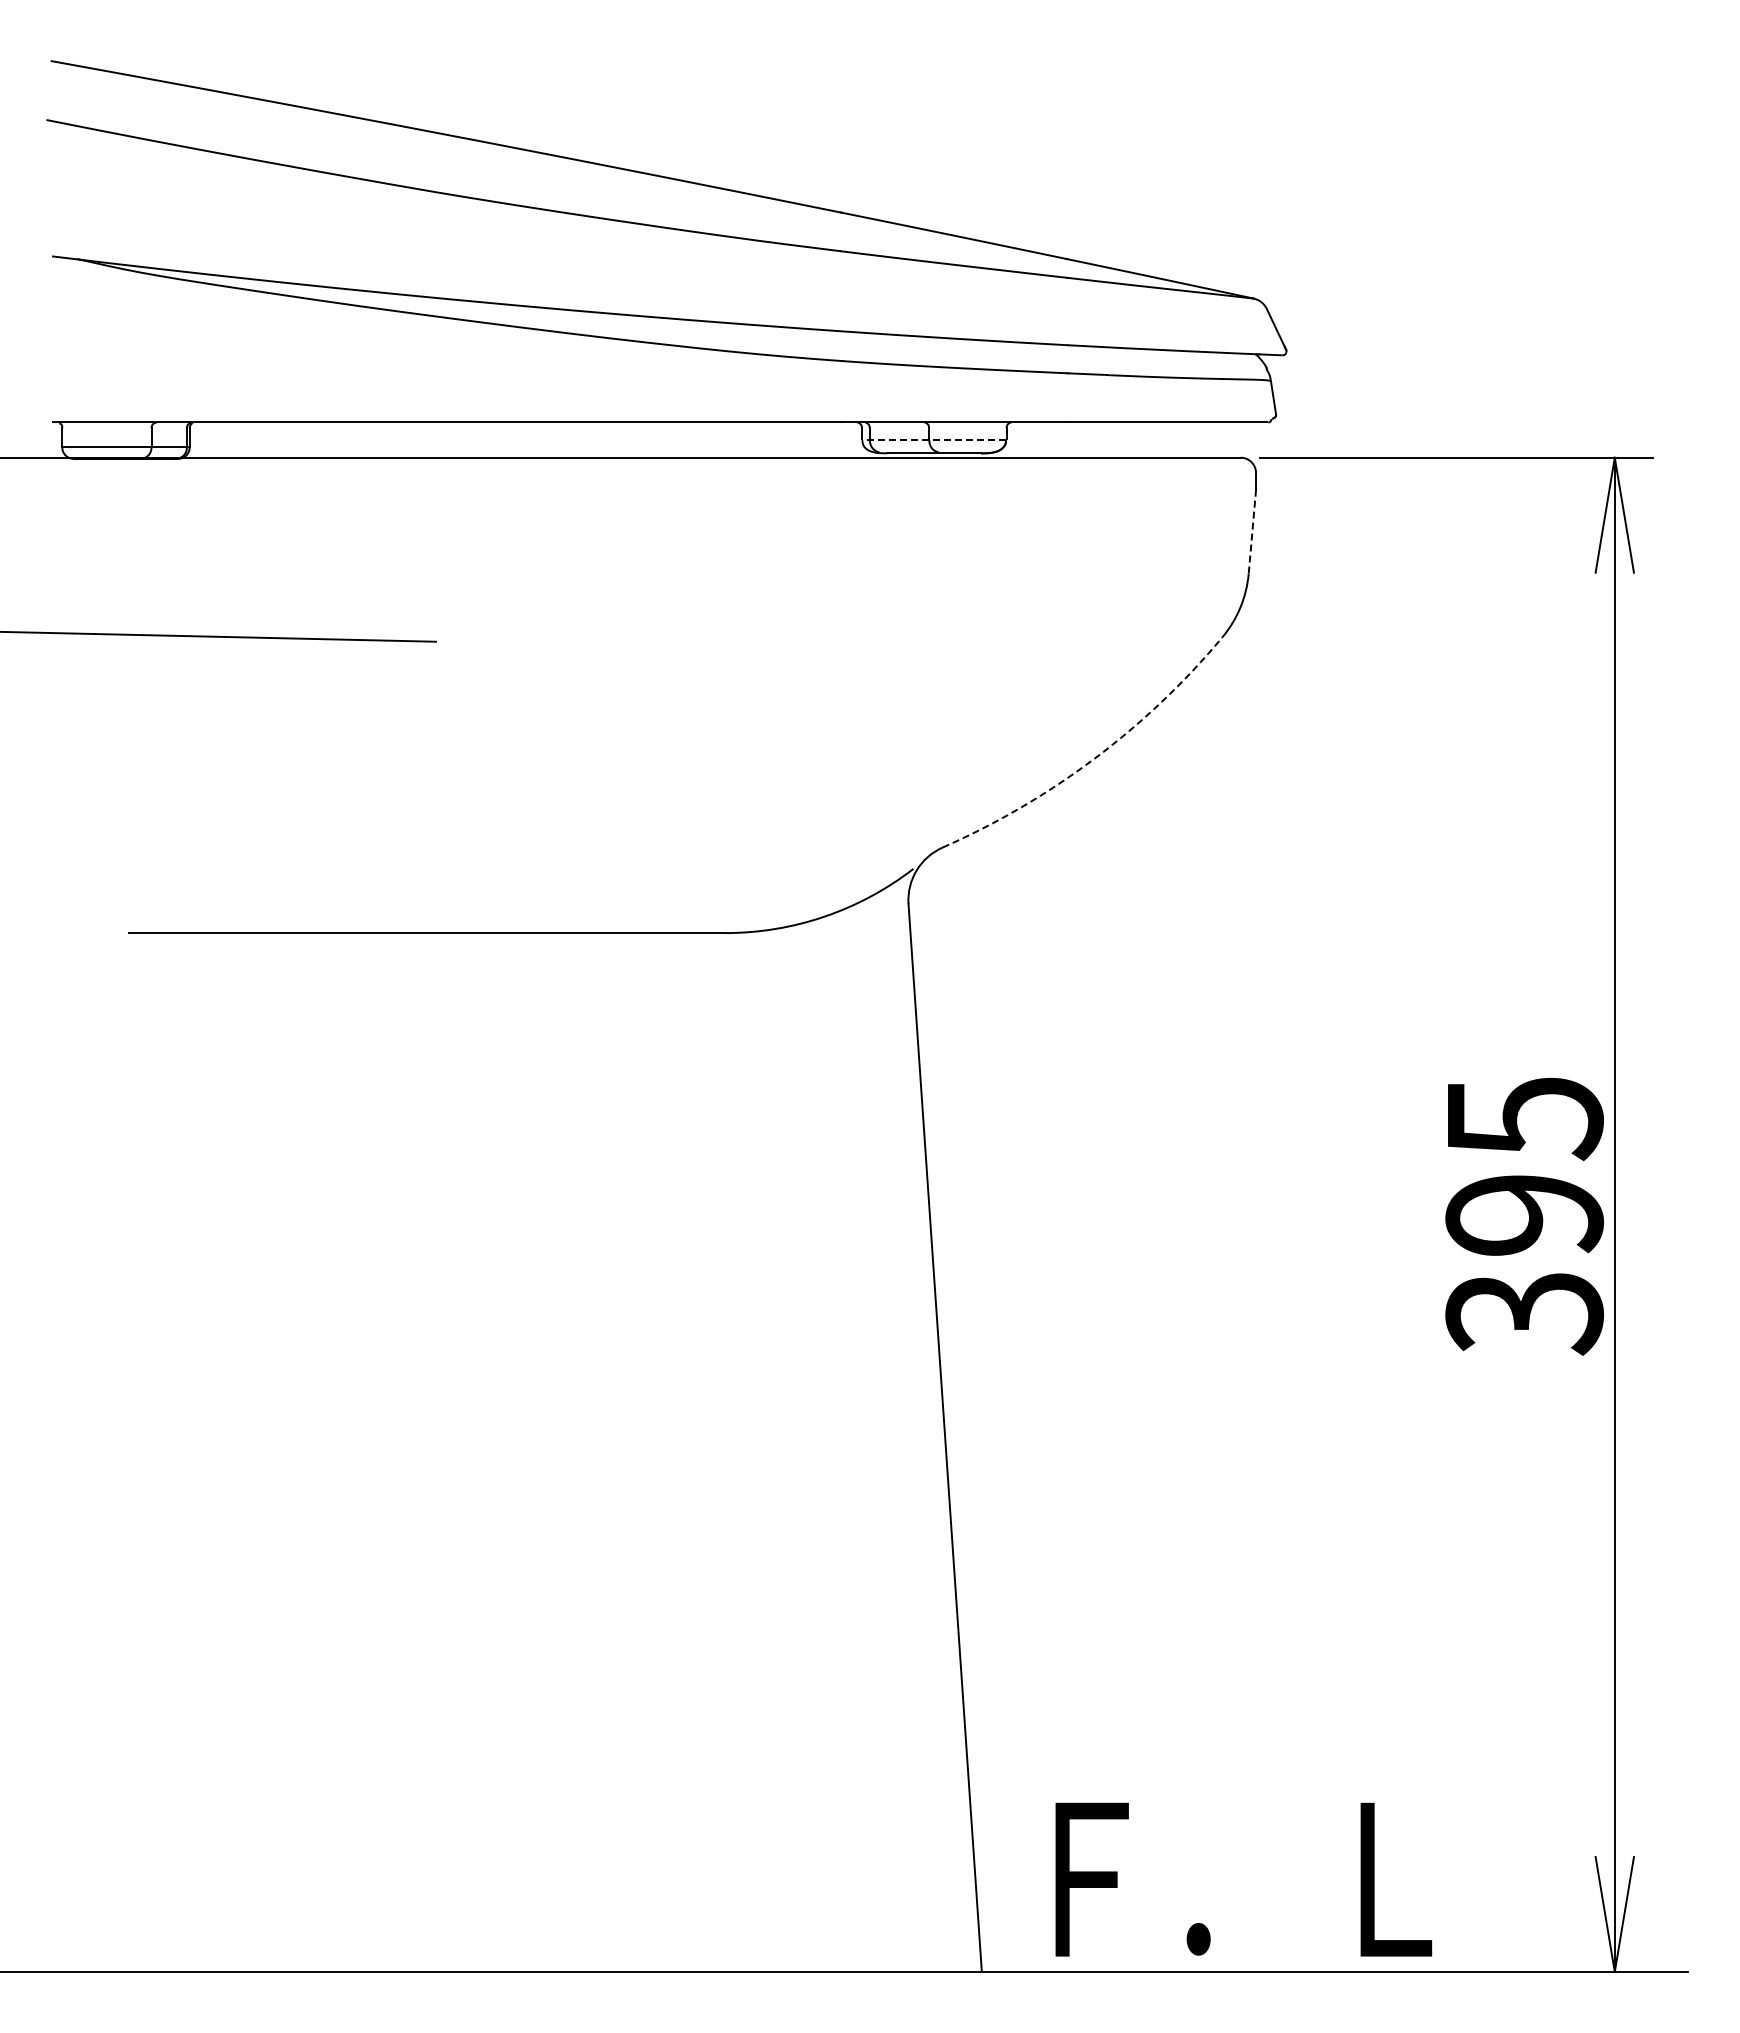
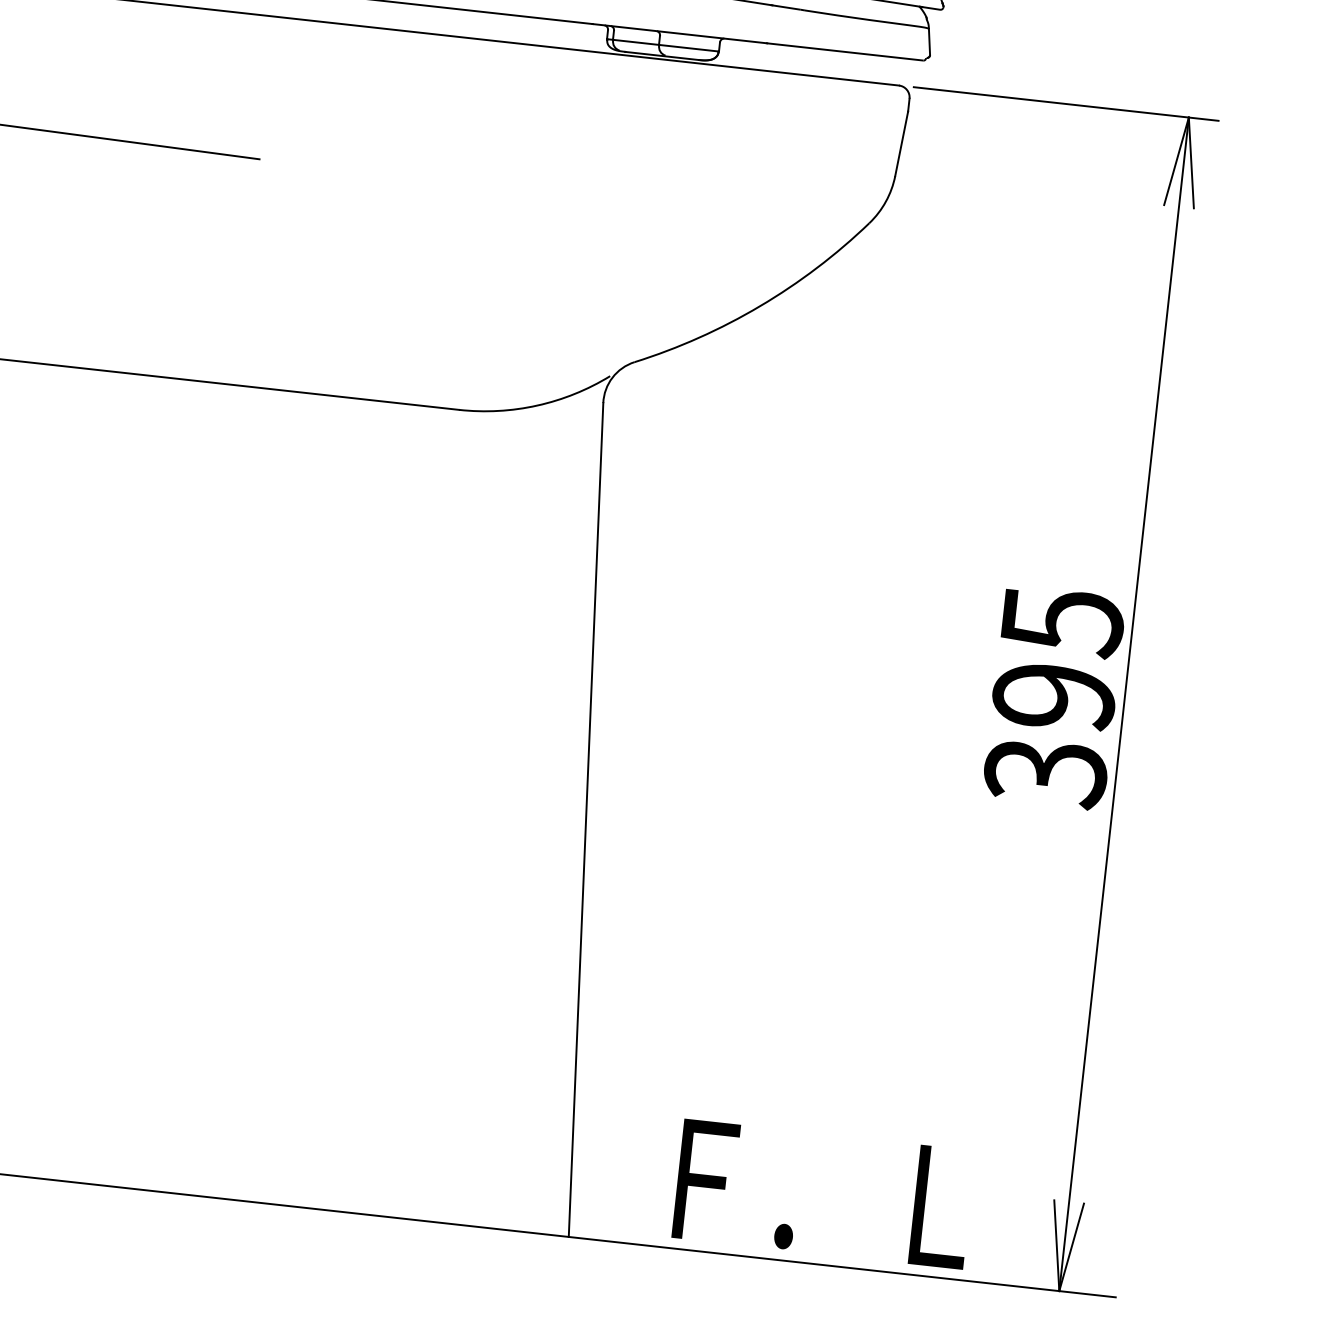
line: (934, 439) -> (663, 45), dashed -> solid
line: (1252, 532) -> (901, 144), dashed -> solid
arc: (1094, 758) -> (759, 306), dashed -> solid
text: (1243, 1879) -> (823, 1194), moved

